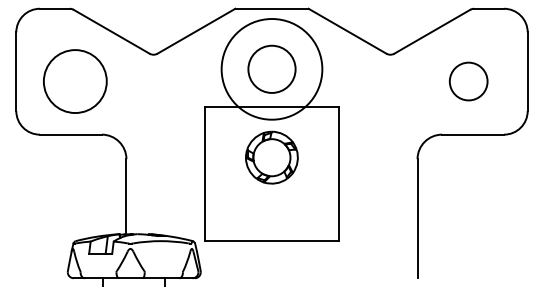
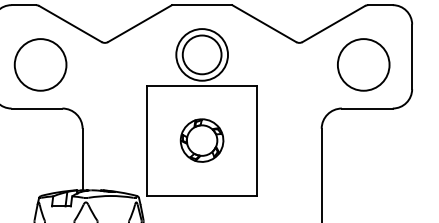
circle: (271, 68) -> (201, 54), size x0.62
circle: (468, 81) -> (363, 64), size x1.67
part: (271, 157) -> (201, 140), moved

